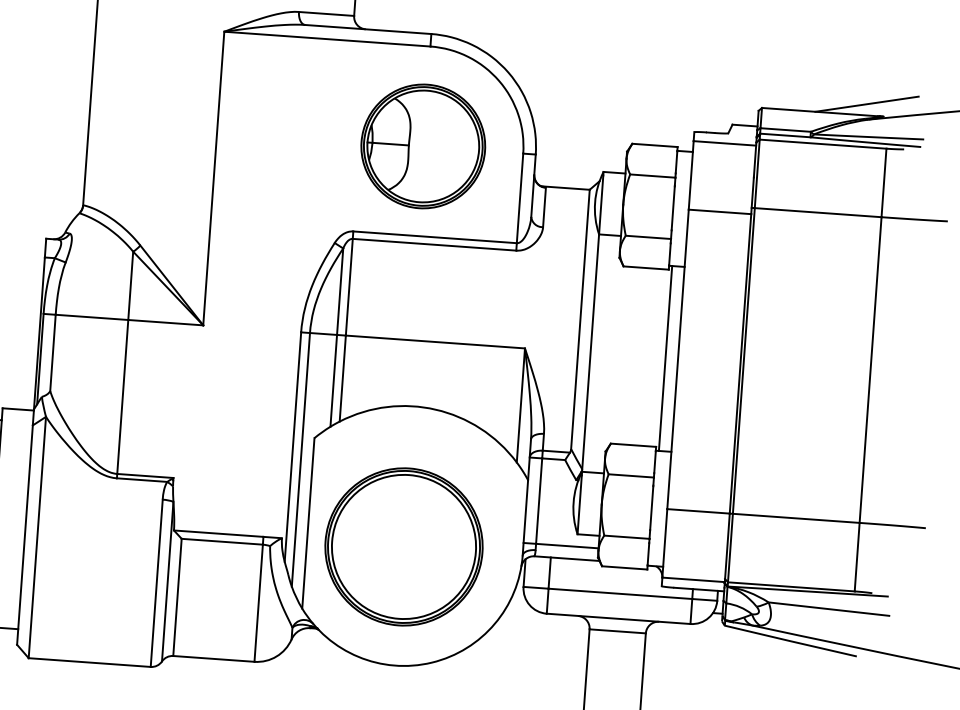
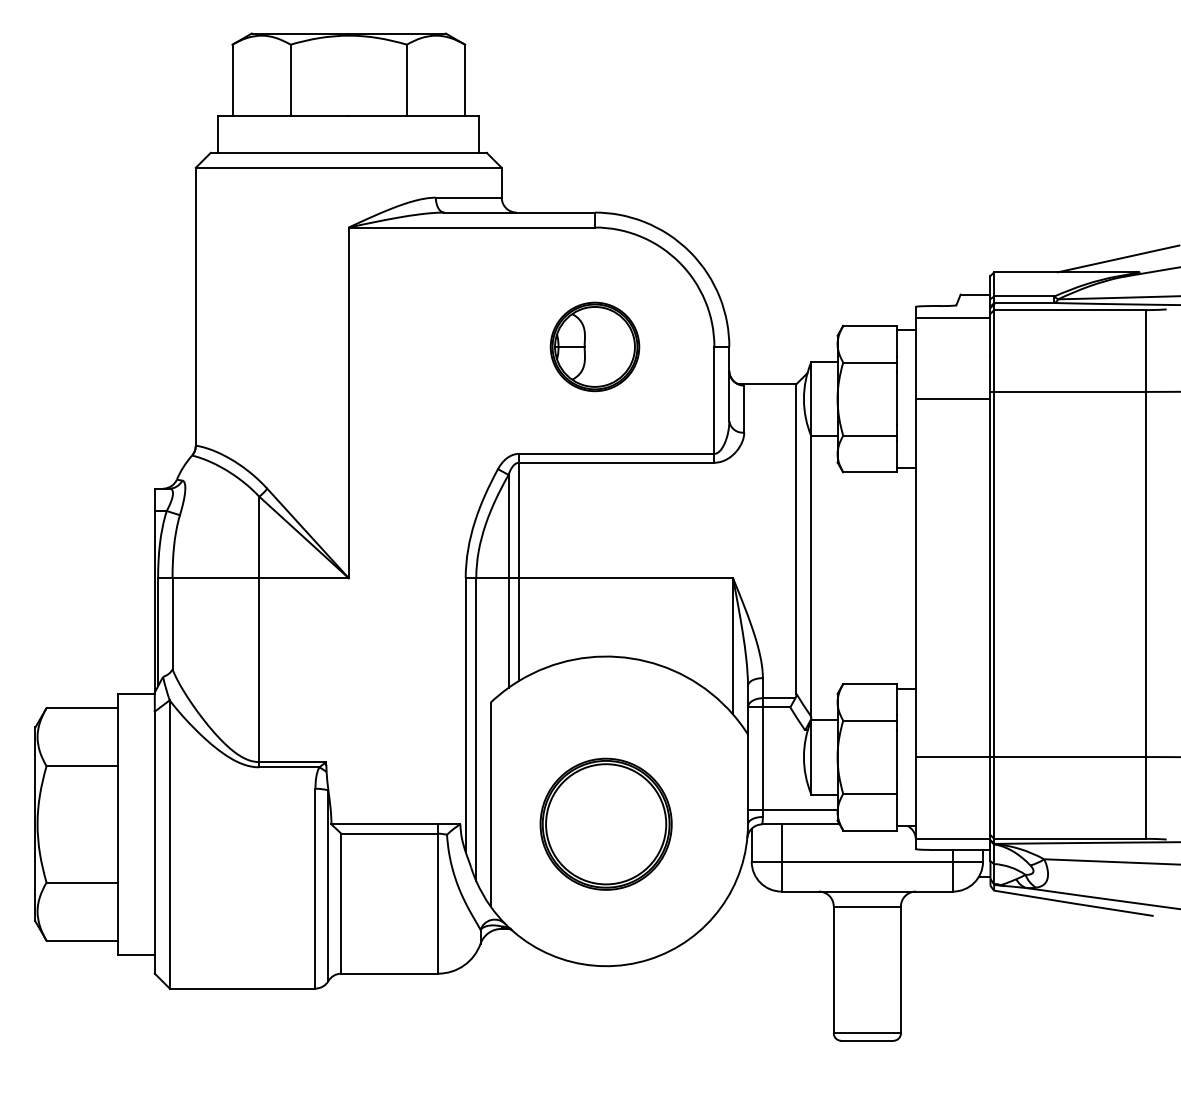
part: (422, 146) -> (594, 346), size x0.6
line: (665, 357) -> (900, 577), removed
part: (403, 546) -> (605, 823), size x0.7

